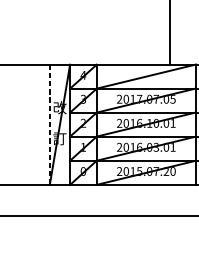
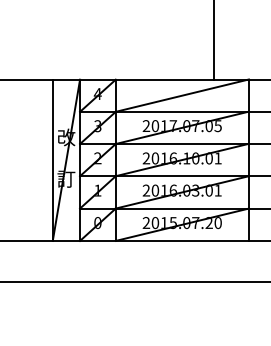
line: (49, 124) -> (52, 160), dashed -> solid

